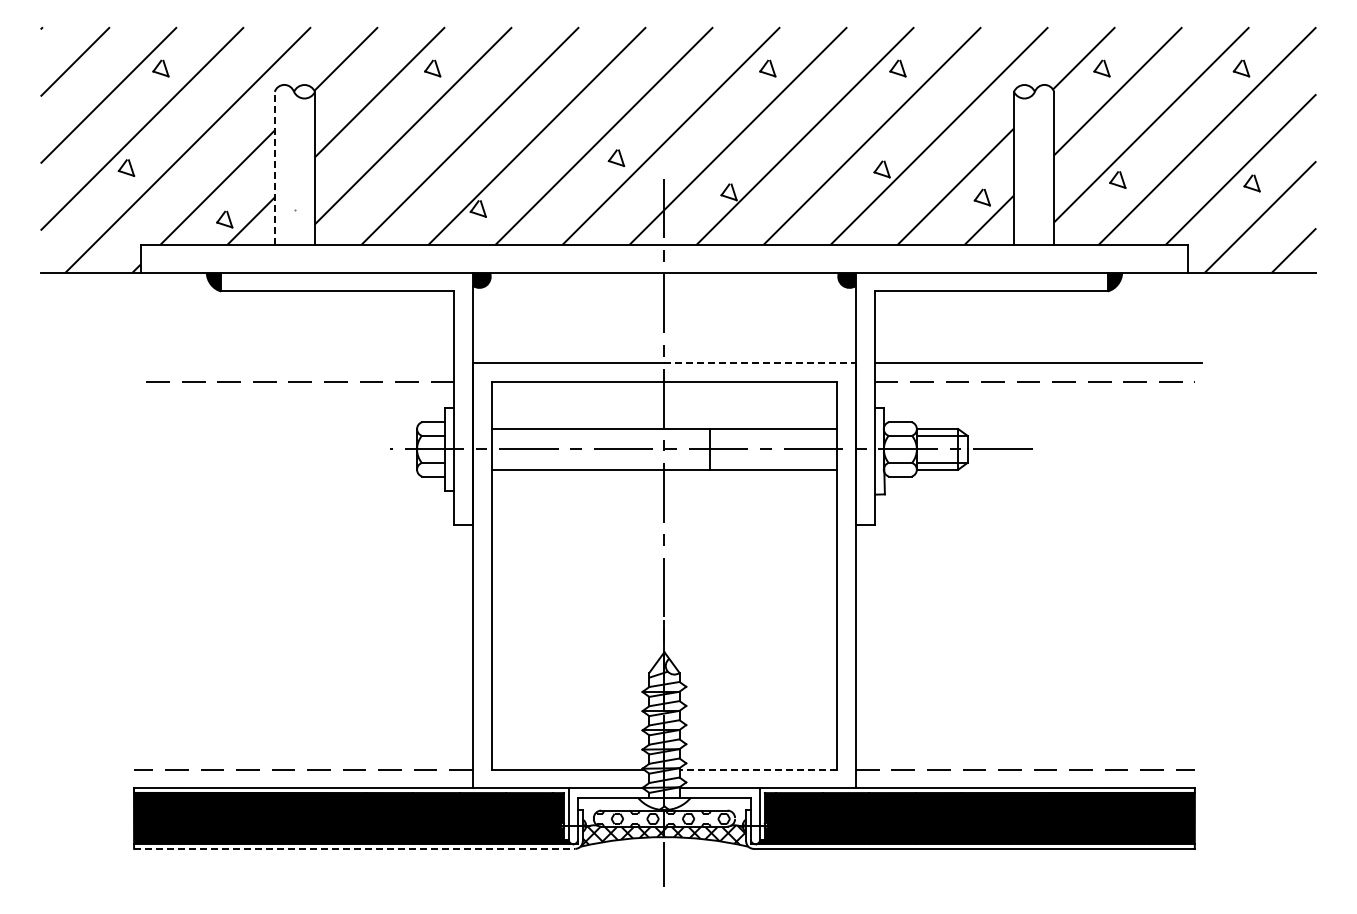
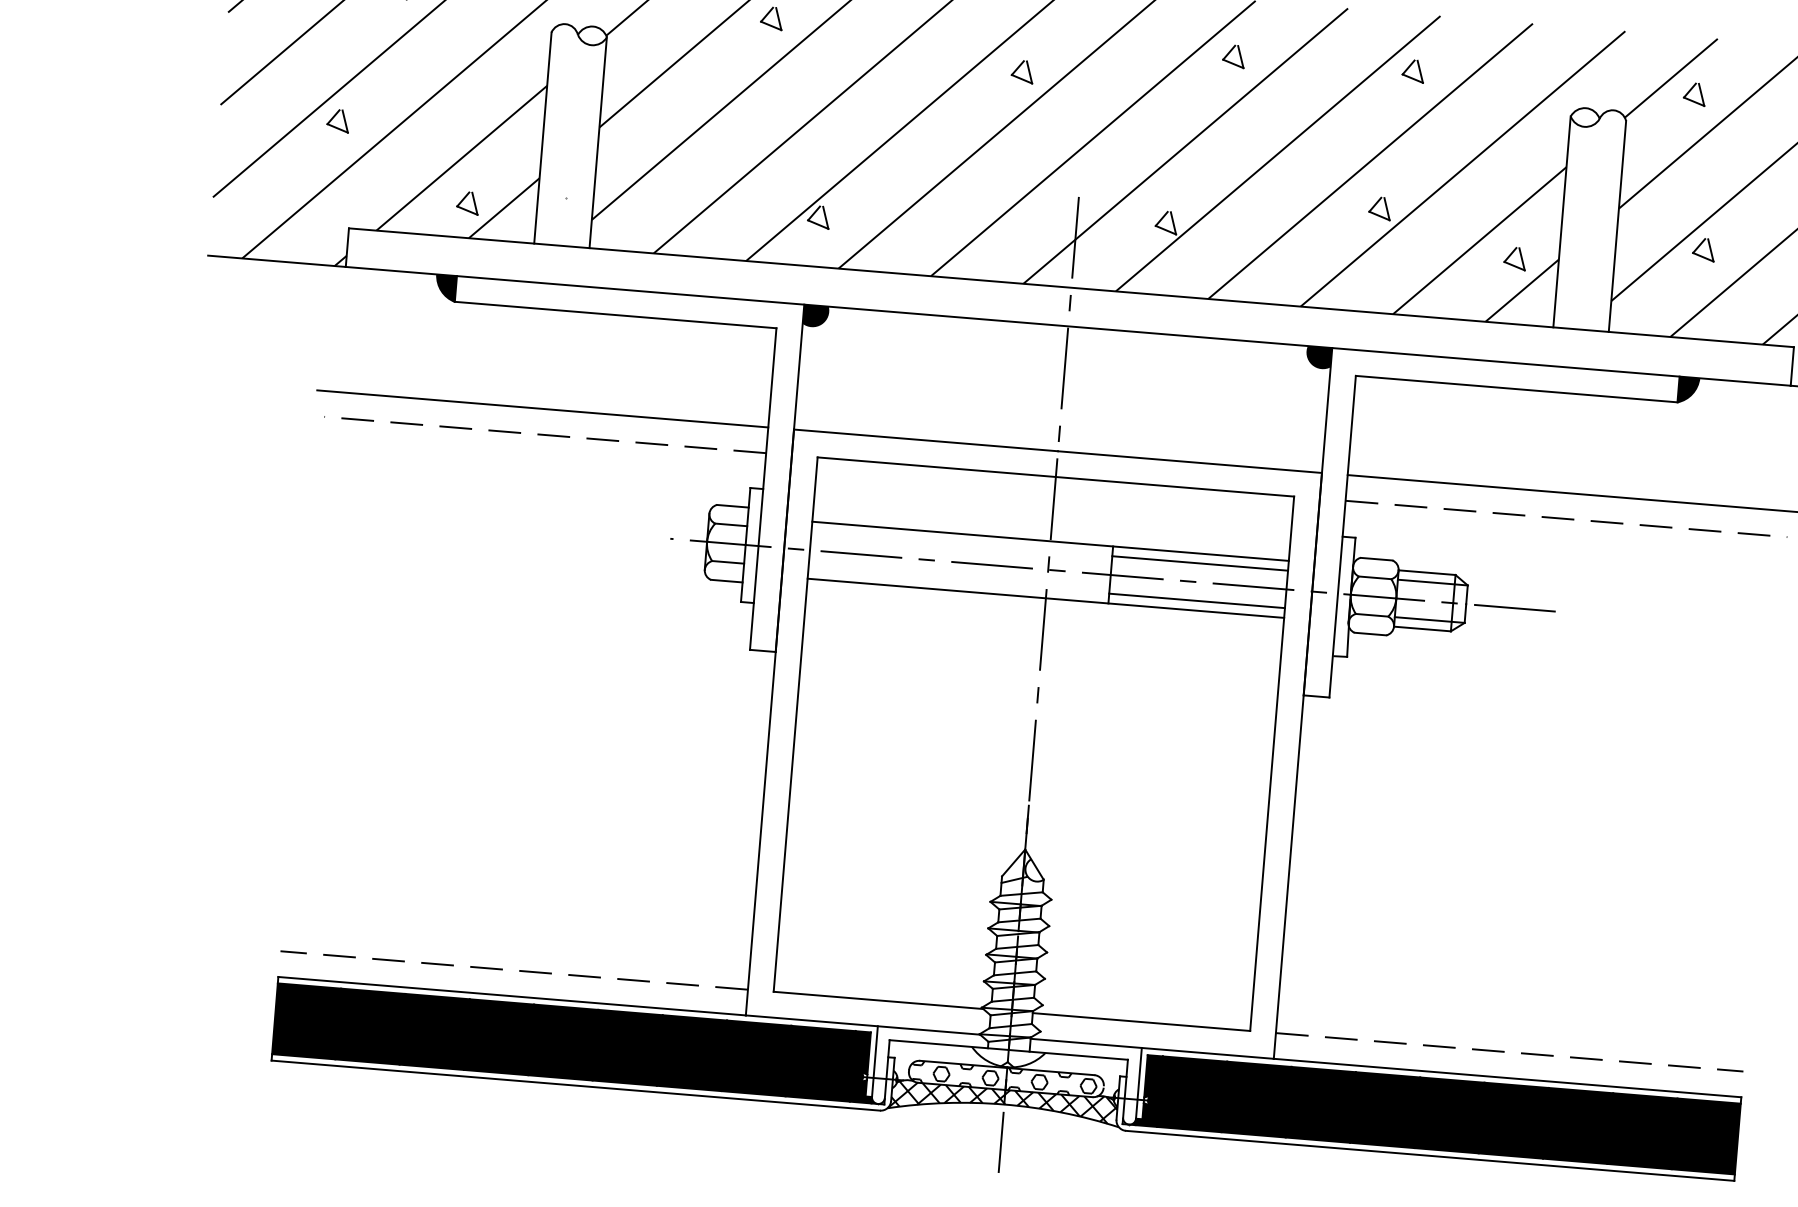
part: (616, 157) -> (1022, 70), moved
line: (274, 167) -> (542, 136), dashed -> solid
line: (290, 363) -> (542, 409), added
line: (760, 363) -> (1190, 462), dashed -> solid
line: (773, 435) -> (1200, 563), added
line: (773, 462) -> (1197, 600), added
line: (758, 769) -> (1141, 1021), dashed -> solid
line: (354, 848) -> (575, 1085), dashed -> solid

